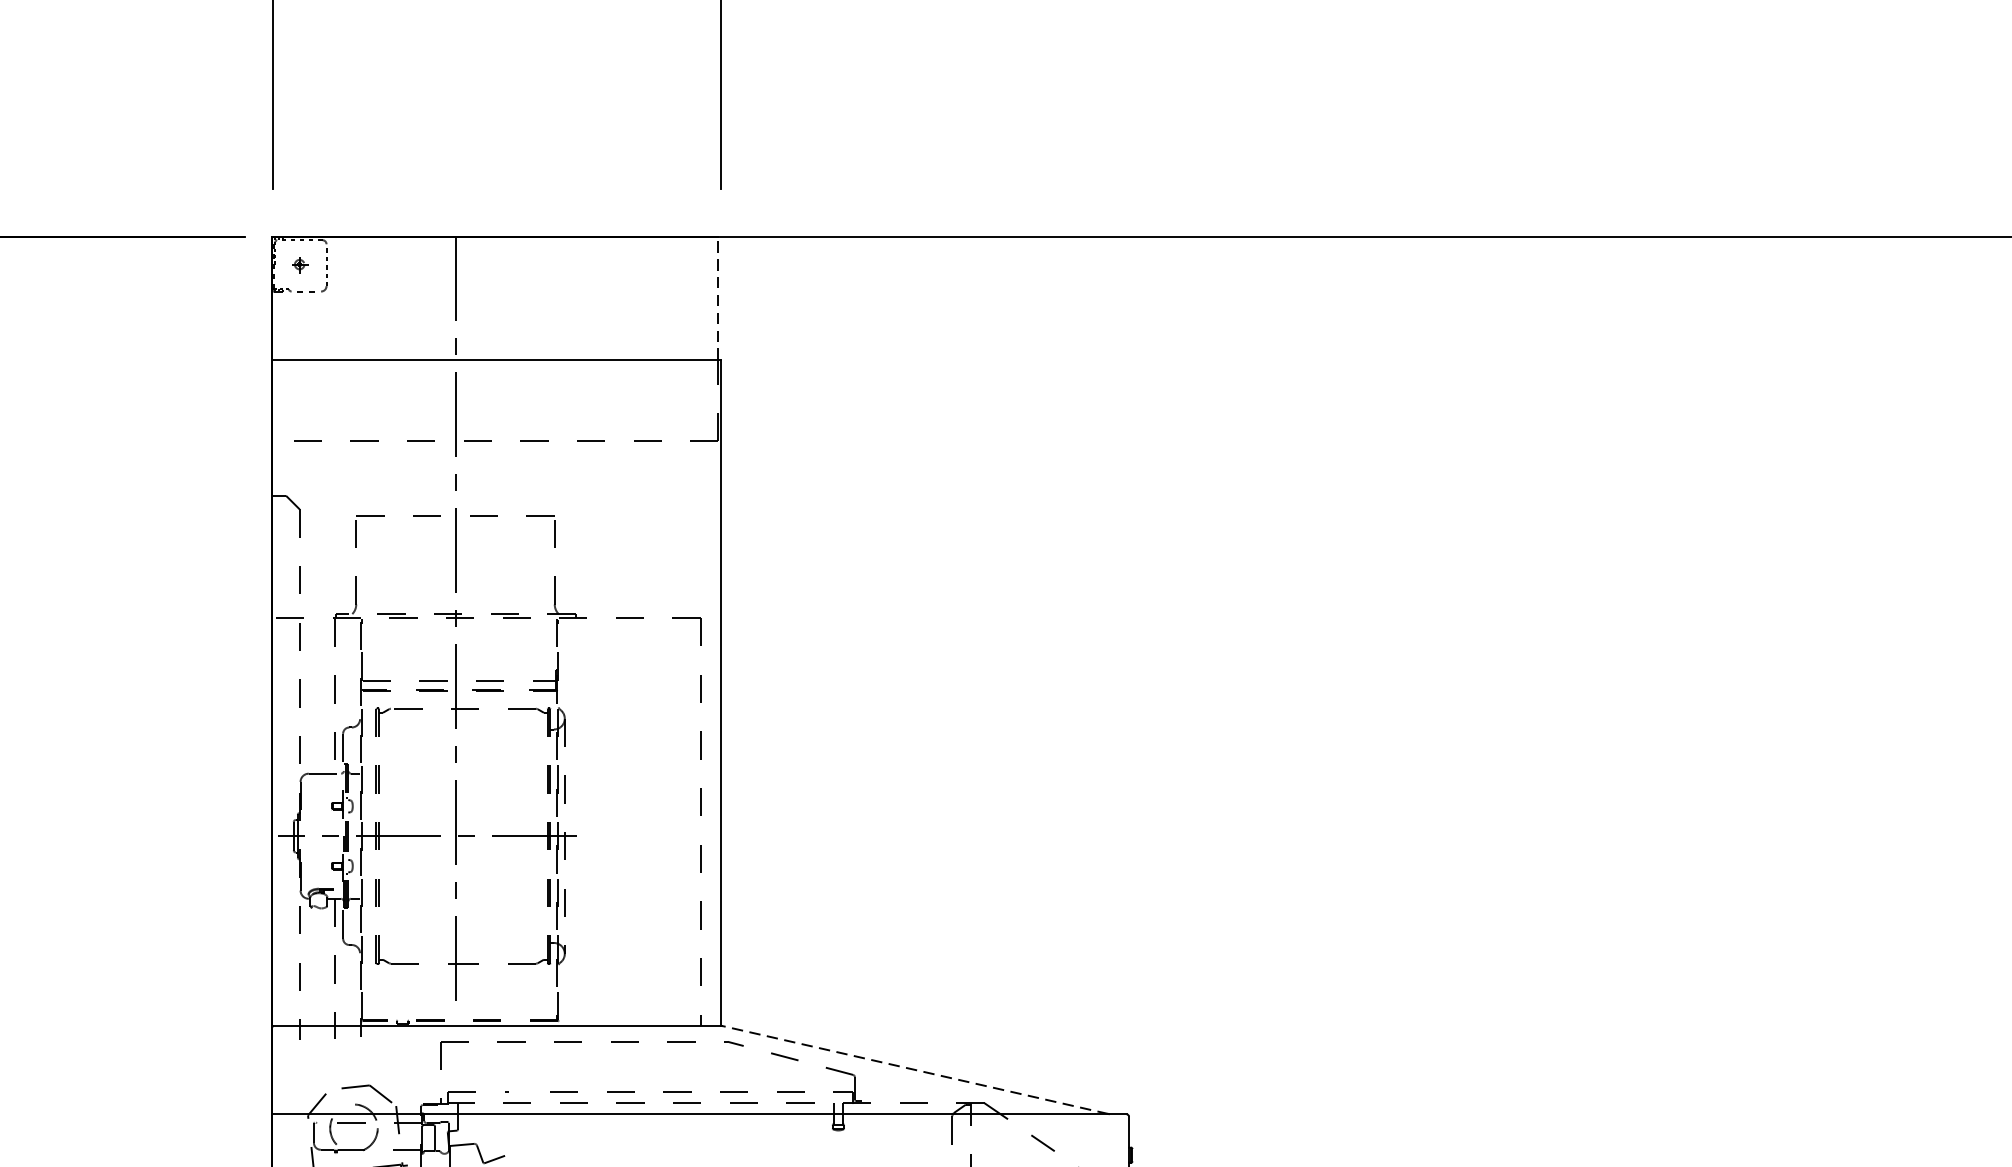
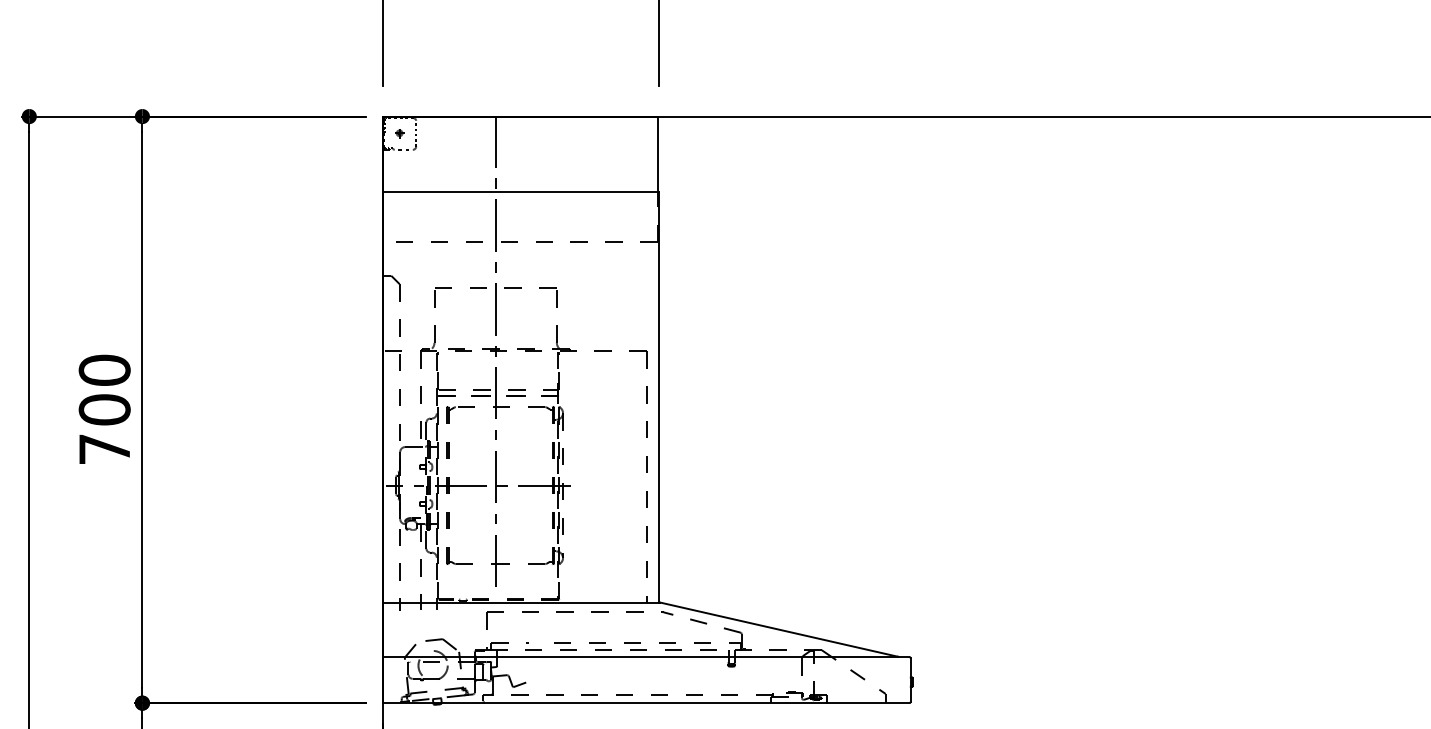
line: (718, 298) -> (657, 154), dashed -> solid
line: (916, 1069) -> (779, 629), dashed -> solid

